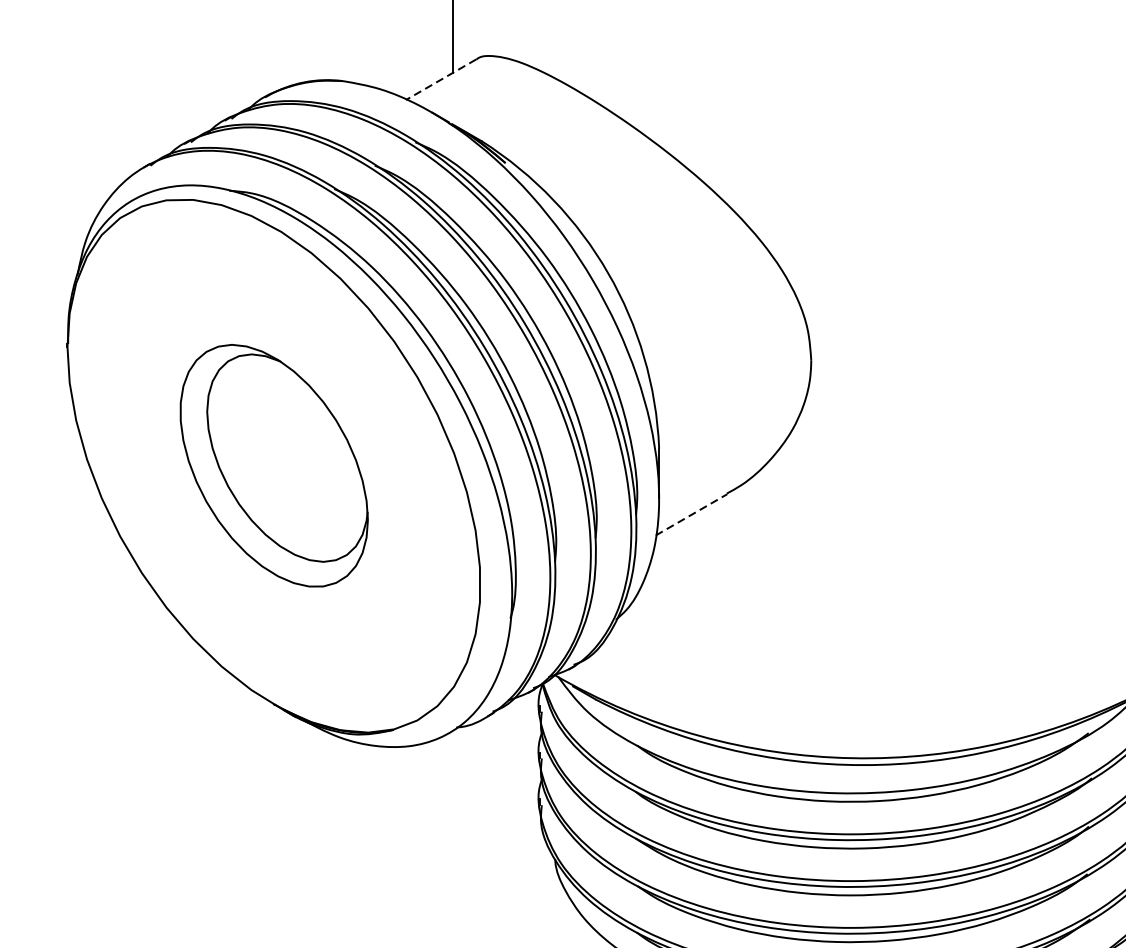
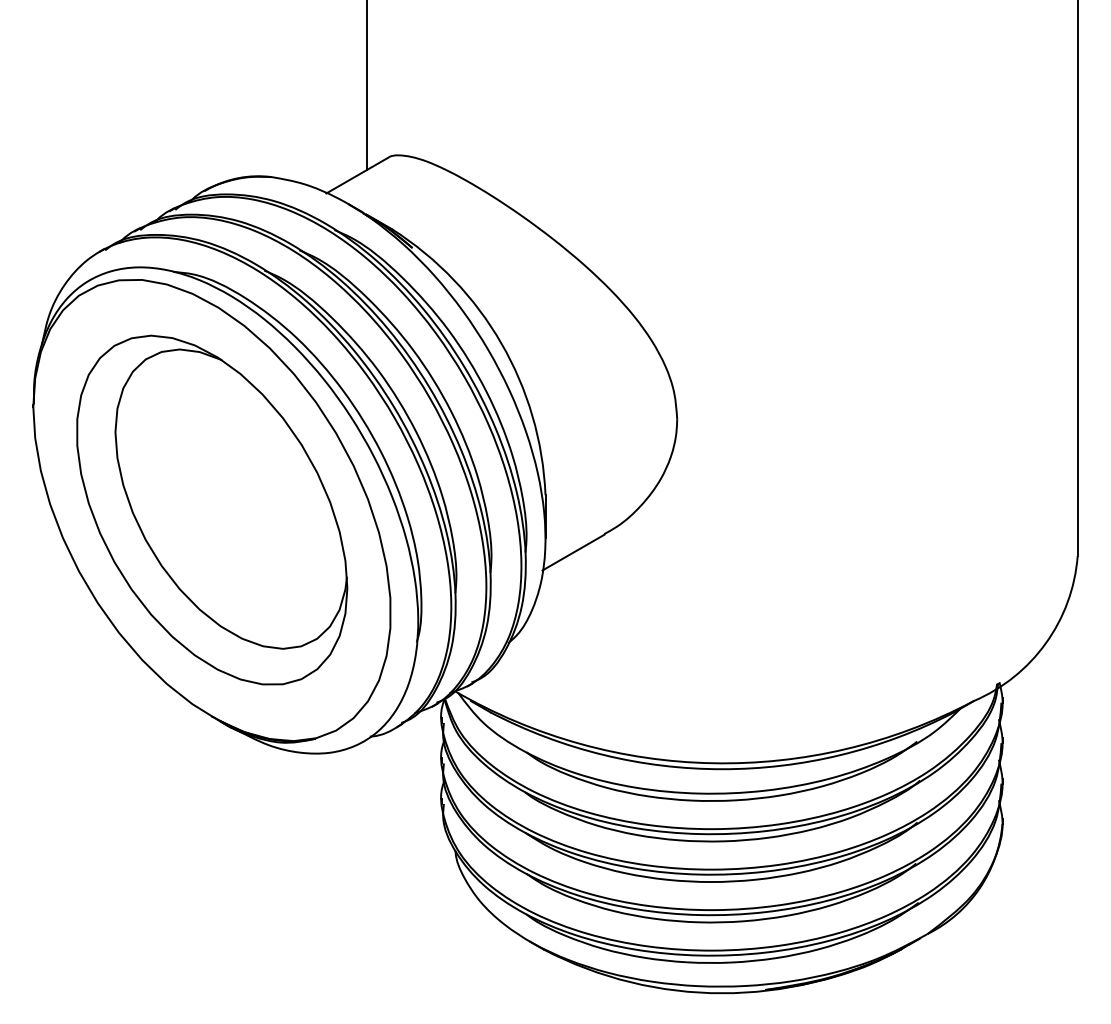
line: (440, 80) -> (356, 176), dashed -> solid
part: (274, 465) -> (212, 509), size x1.67
line: (691, 514) -> (573, 552), dashed -> solid

